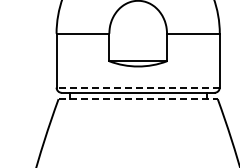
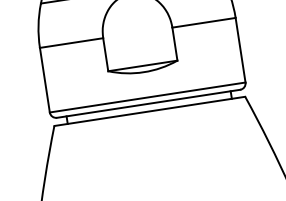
line: (138, 87) -> (148, 97), dashed -> solid
line: (138, 99) -> (150, 111), dashed -> solid

